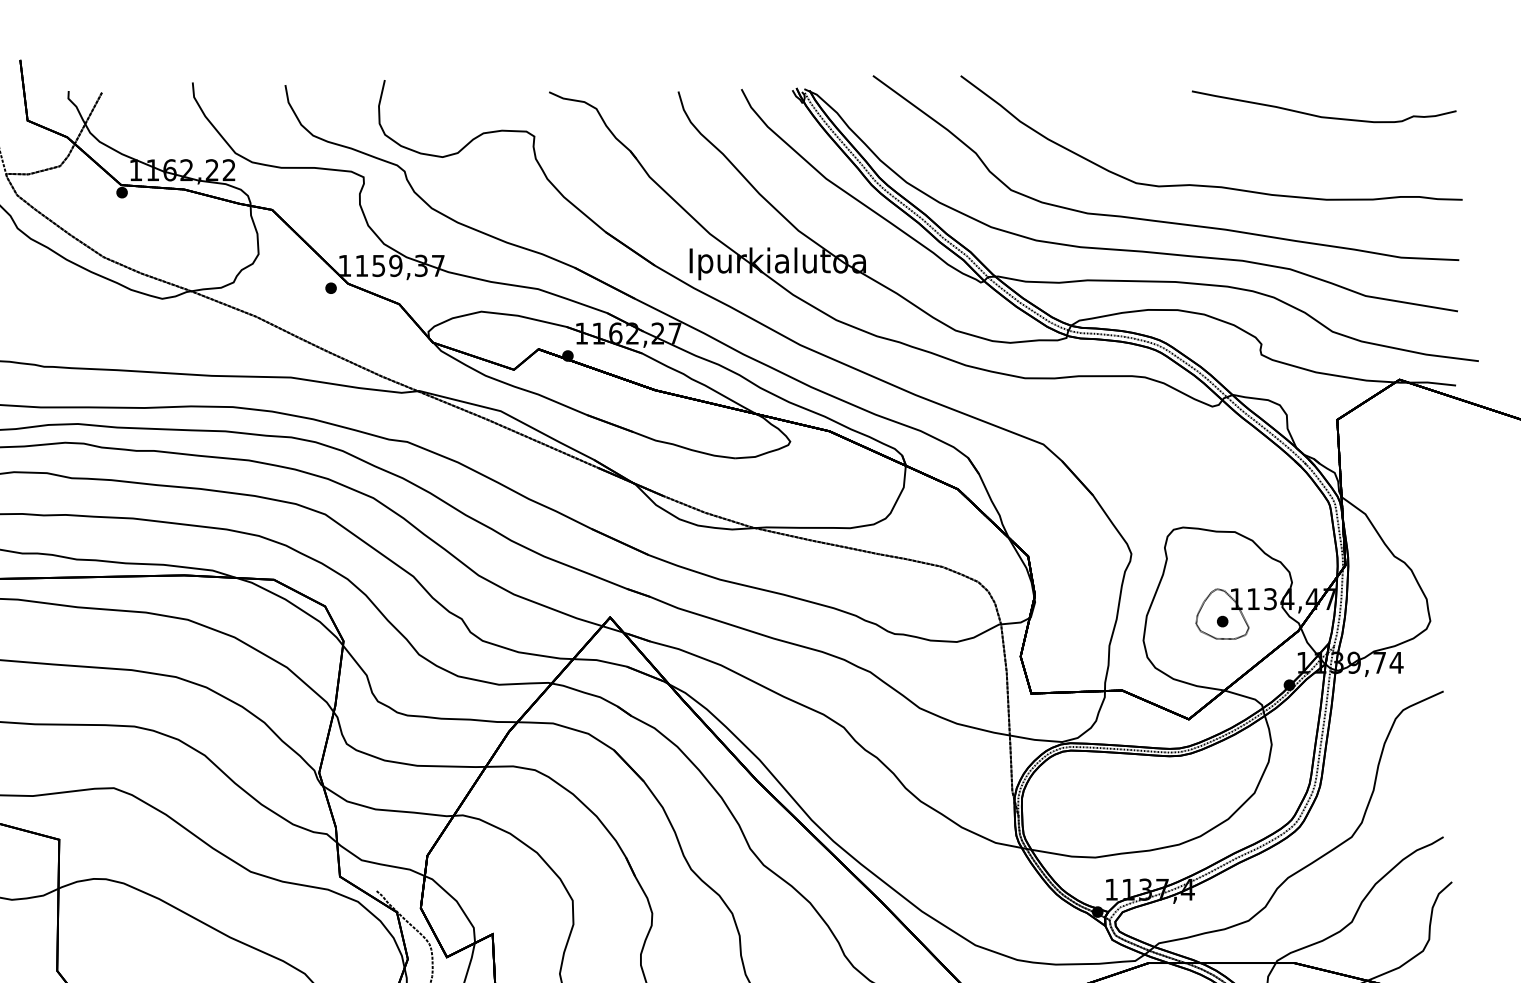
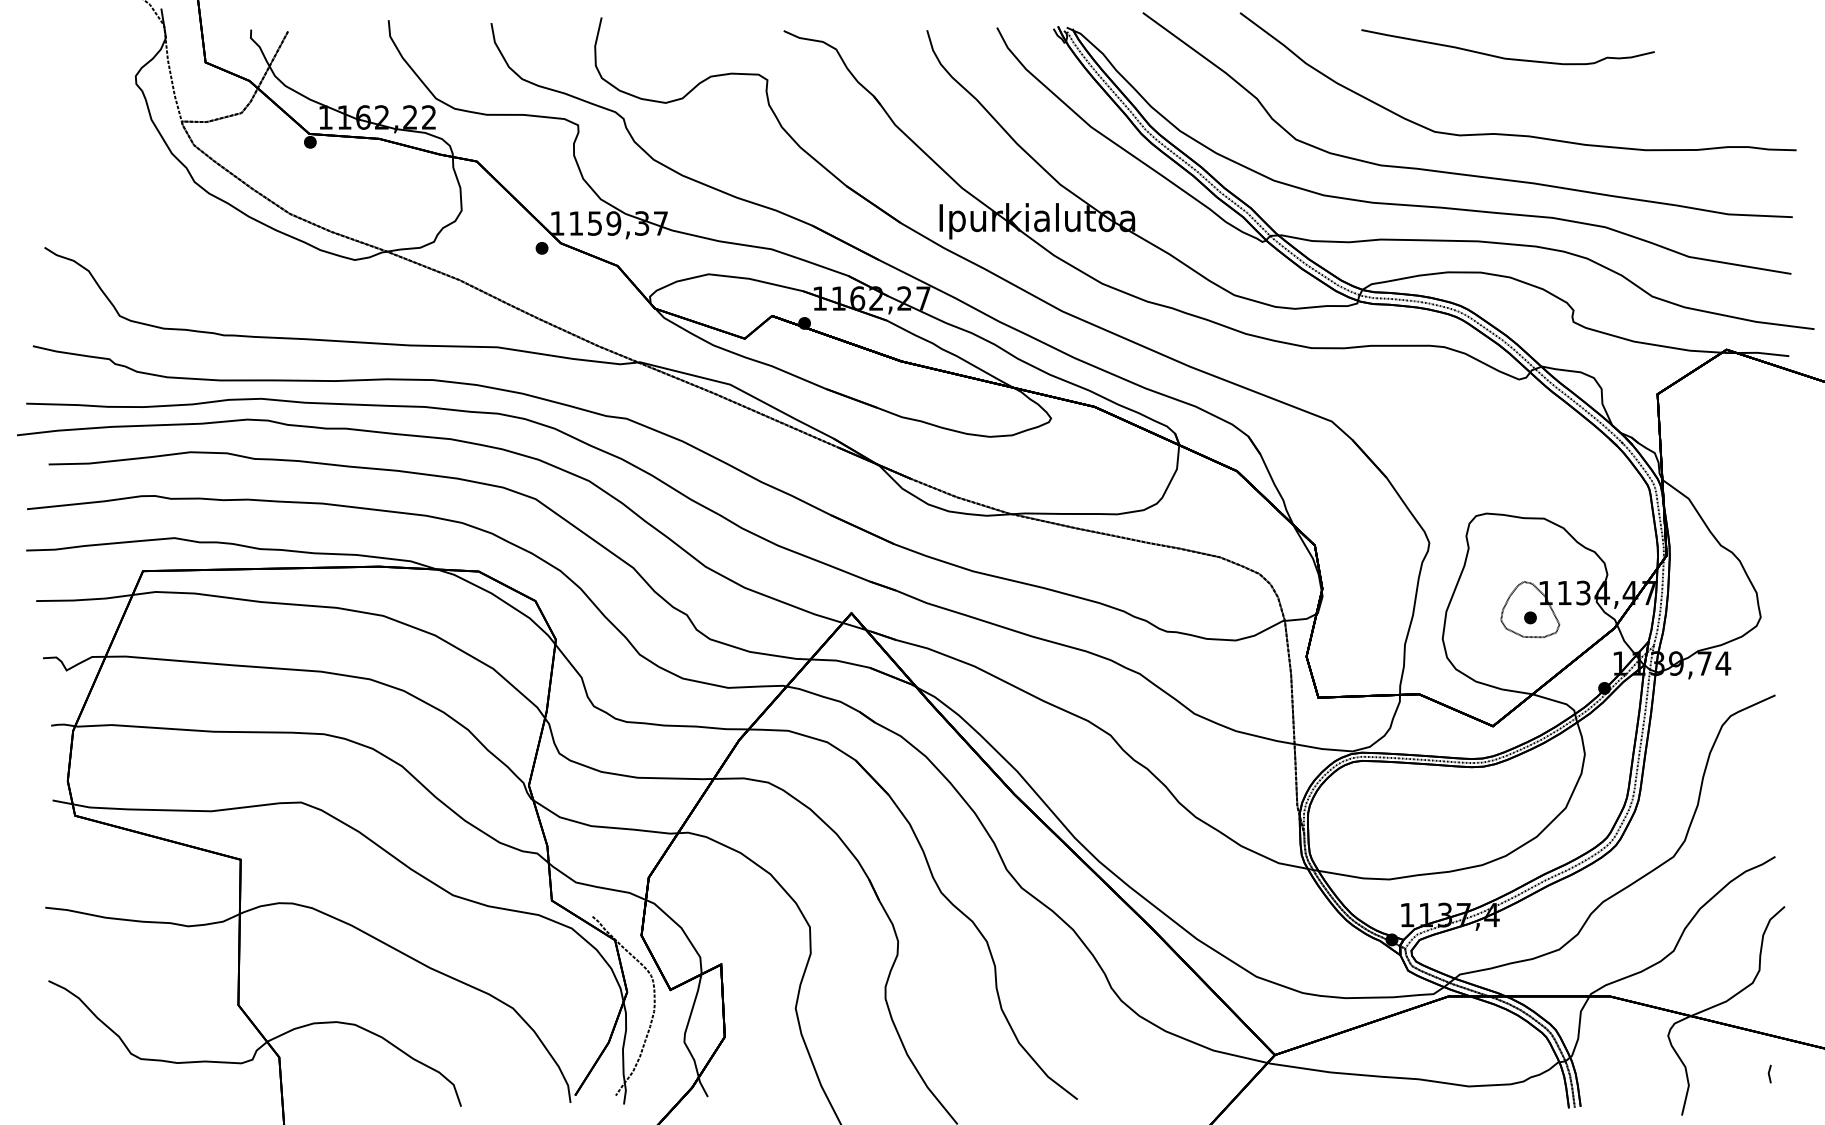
part: (1322, 116) -> (1506, 57), moved

